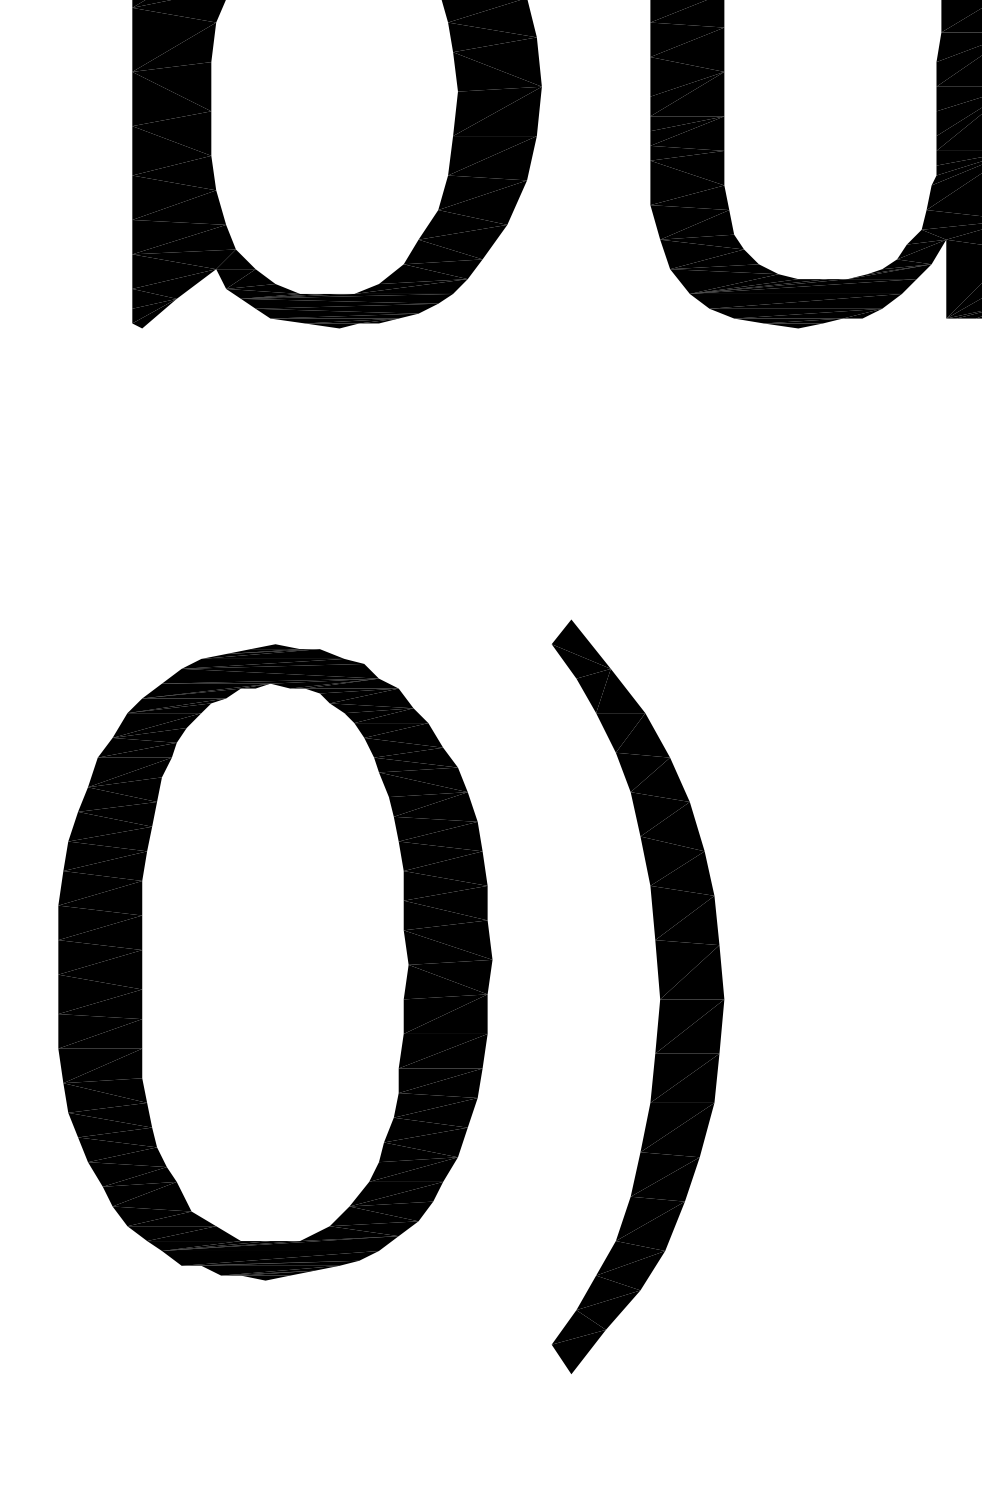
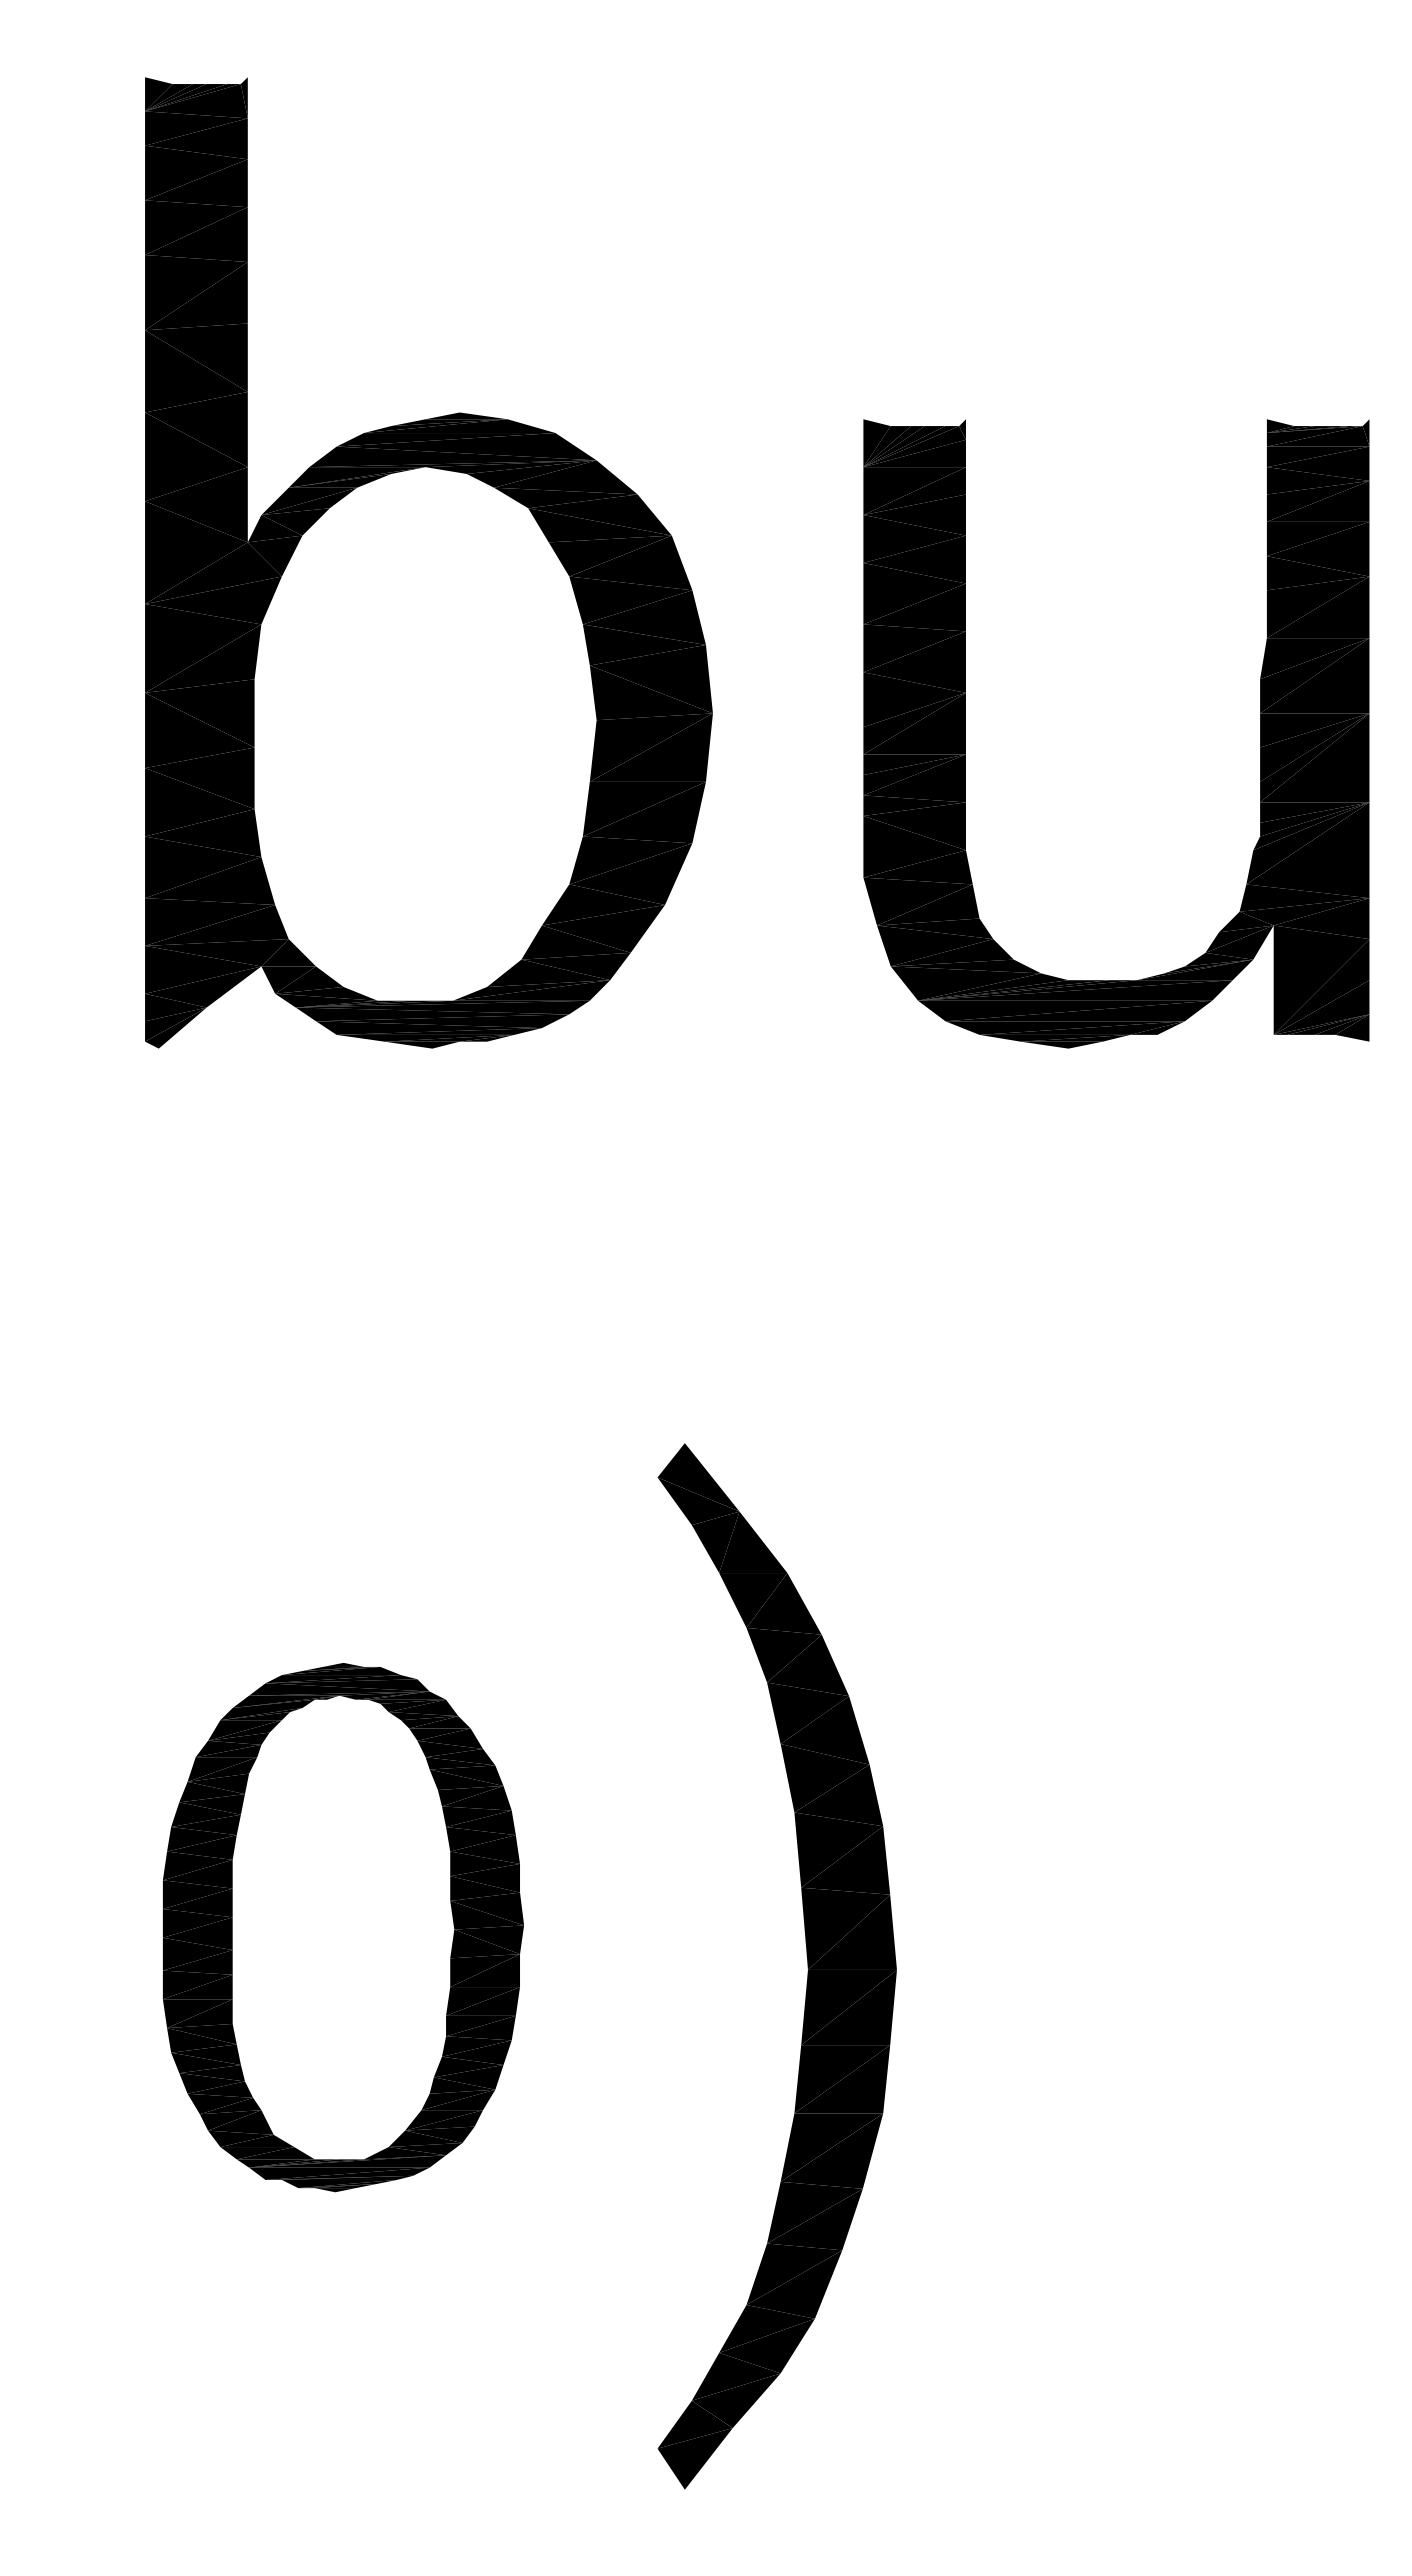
part: (275, 962) -> (343, 1927), size x0.6
part: (659, 996) -> (807, 1966), moved

